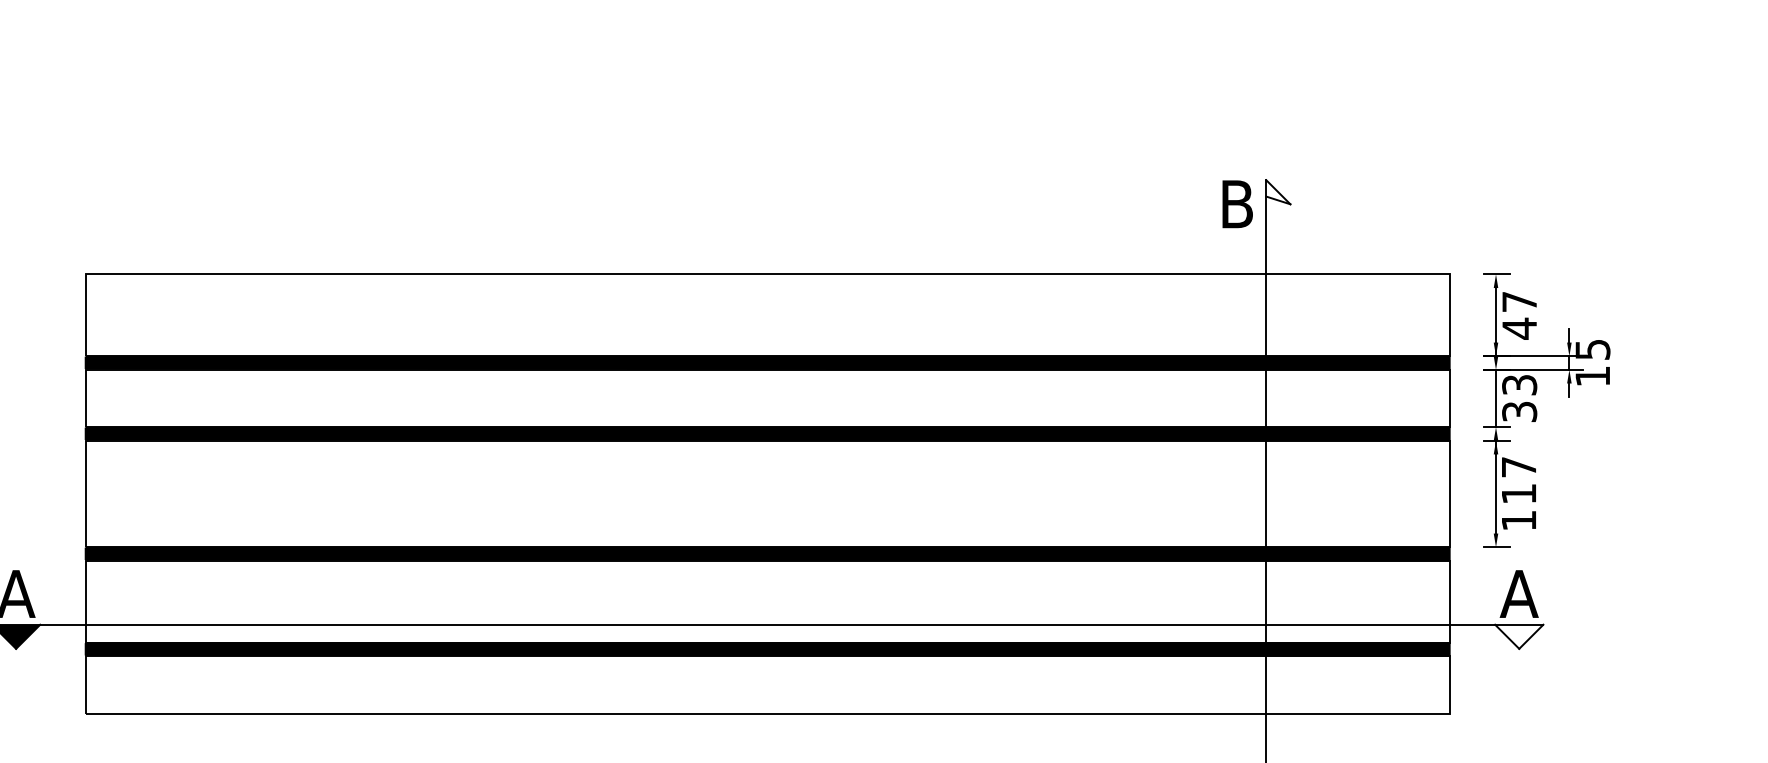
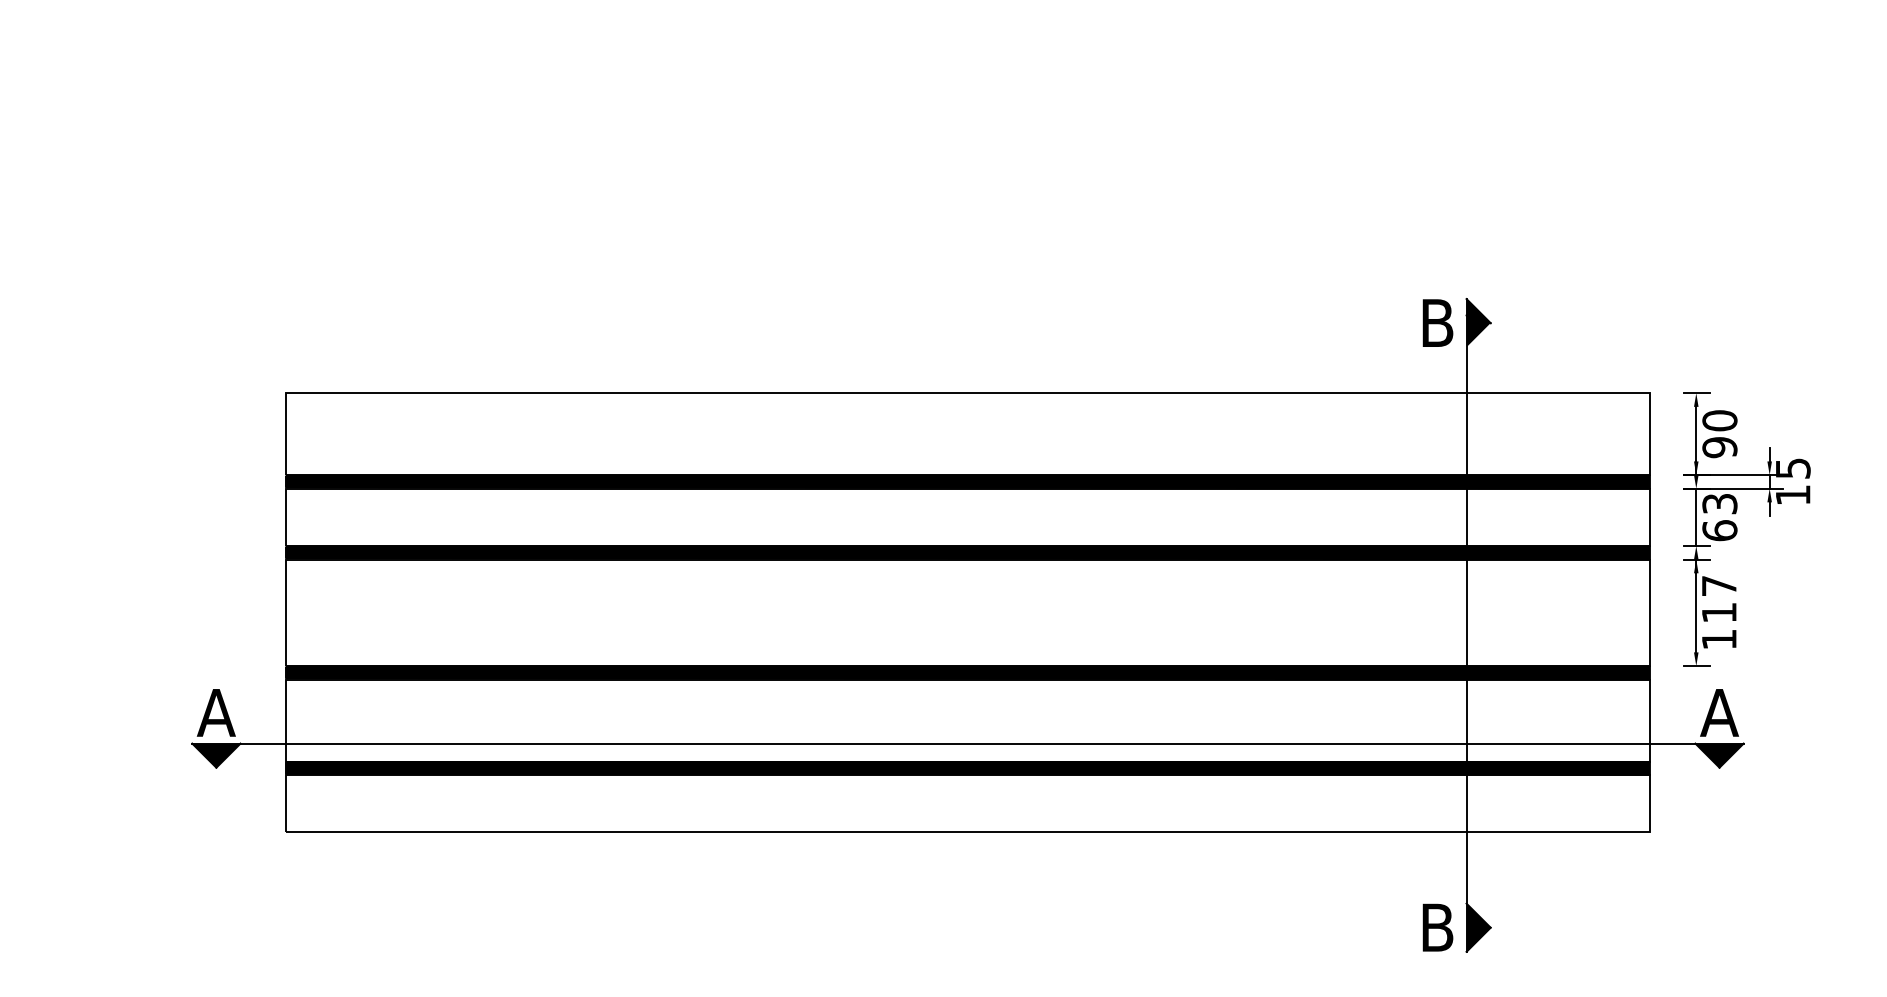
fill: (1278, 204) -> (1478, 323), added
text: (1519, 315) -> (1719, 434), 47 -> 90
text: (1519, 411) -> (1719, 530), 33 -> 63
fill: (1519, 636) -> (1719, 755), added

